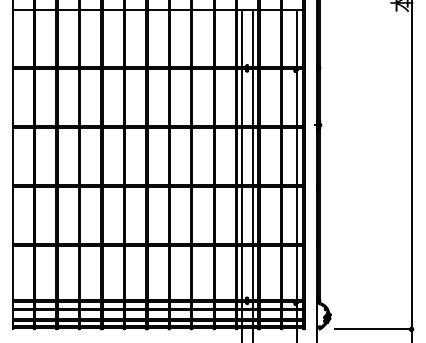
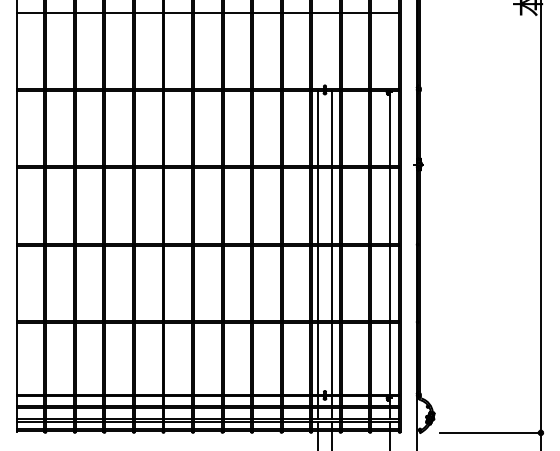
line: (242, 38) -> (318, 50), removed
line: (252, 38) -> (331, 50), removed
line: (297, 38) -> (390, 50), removed

